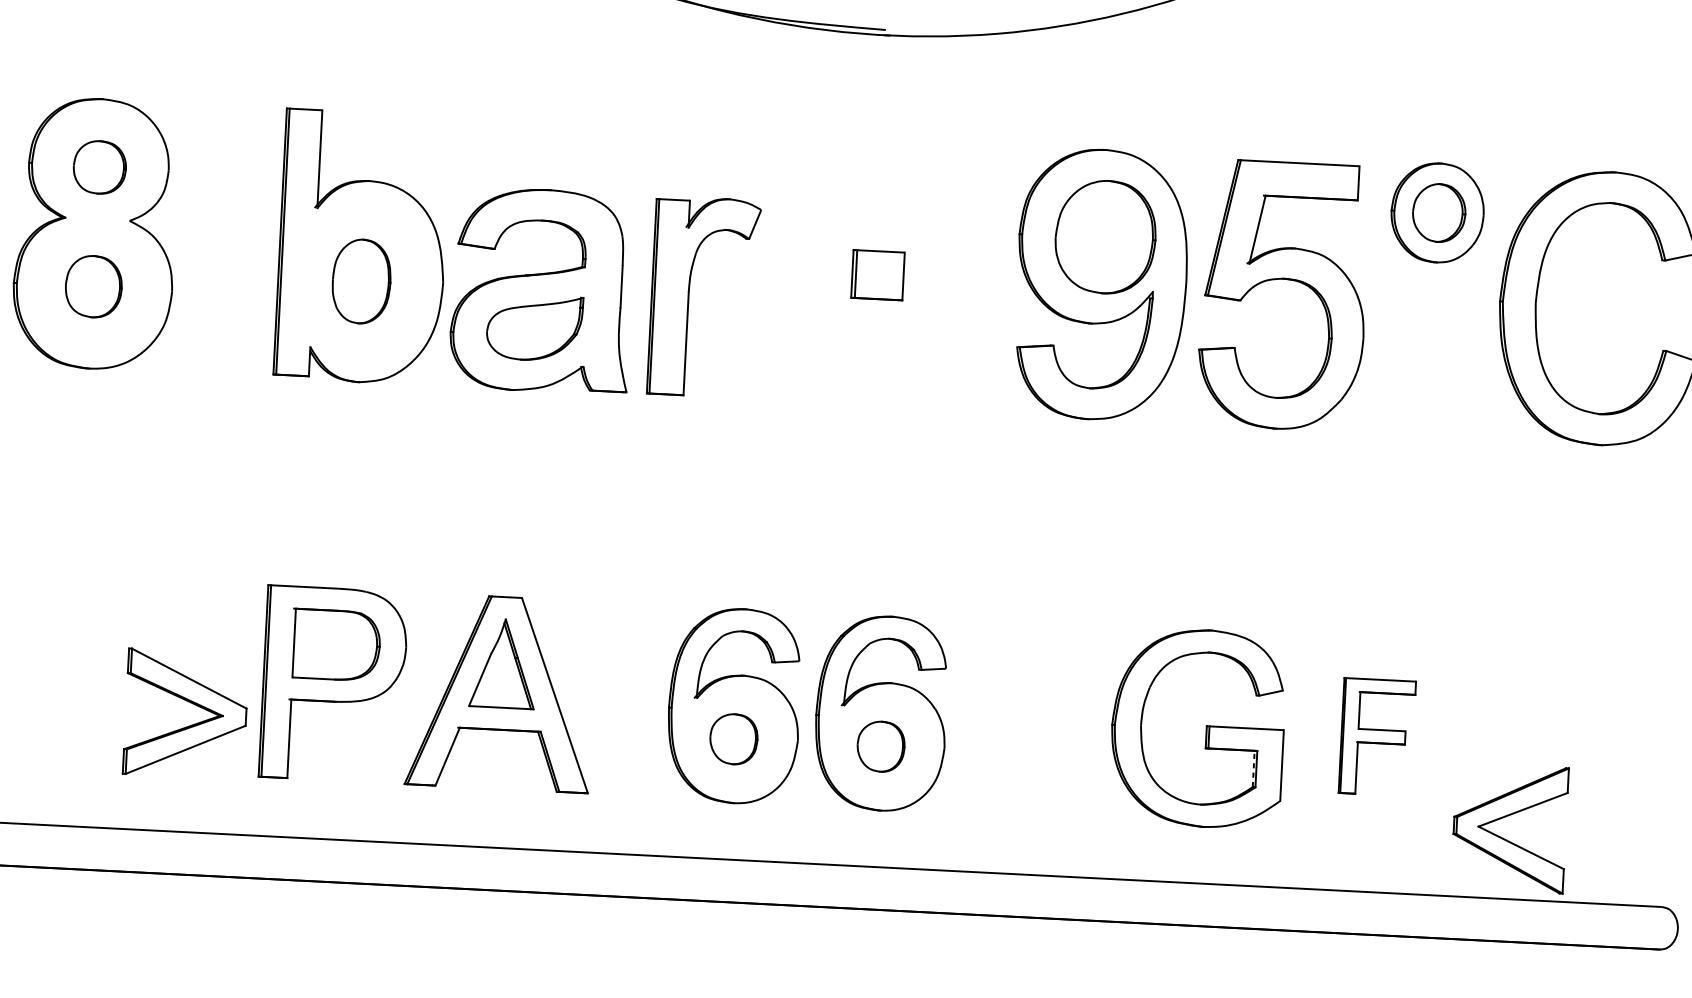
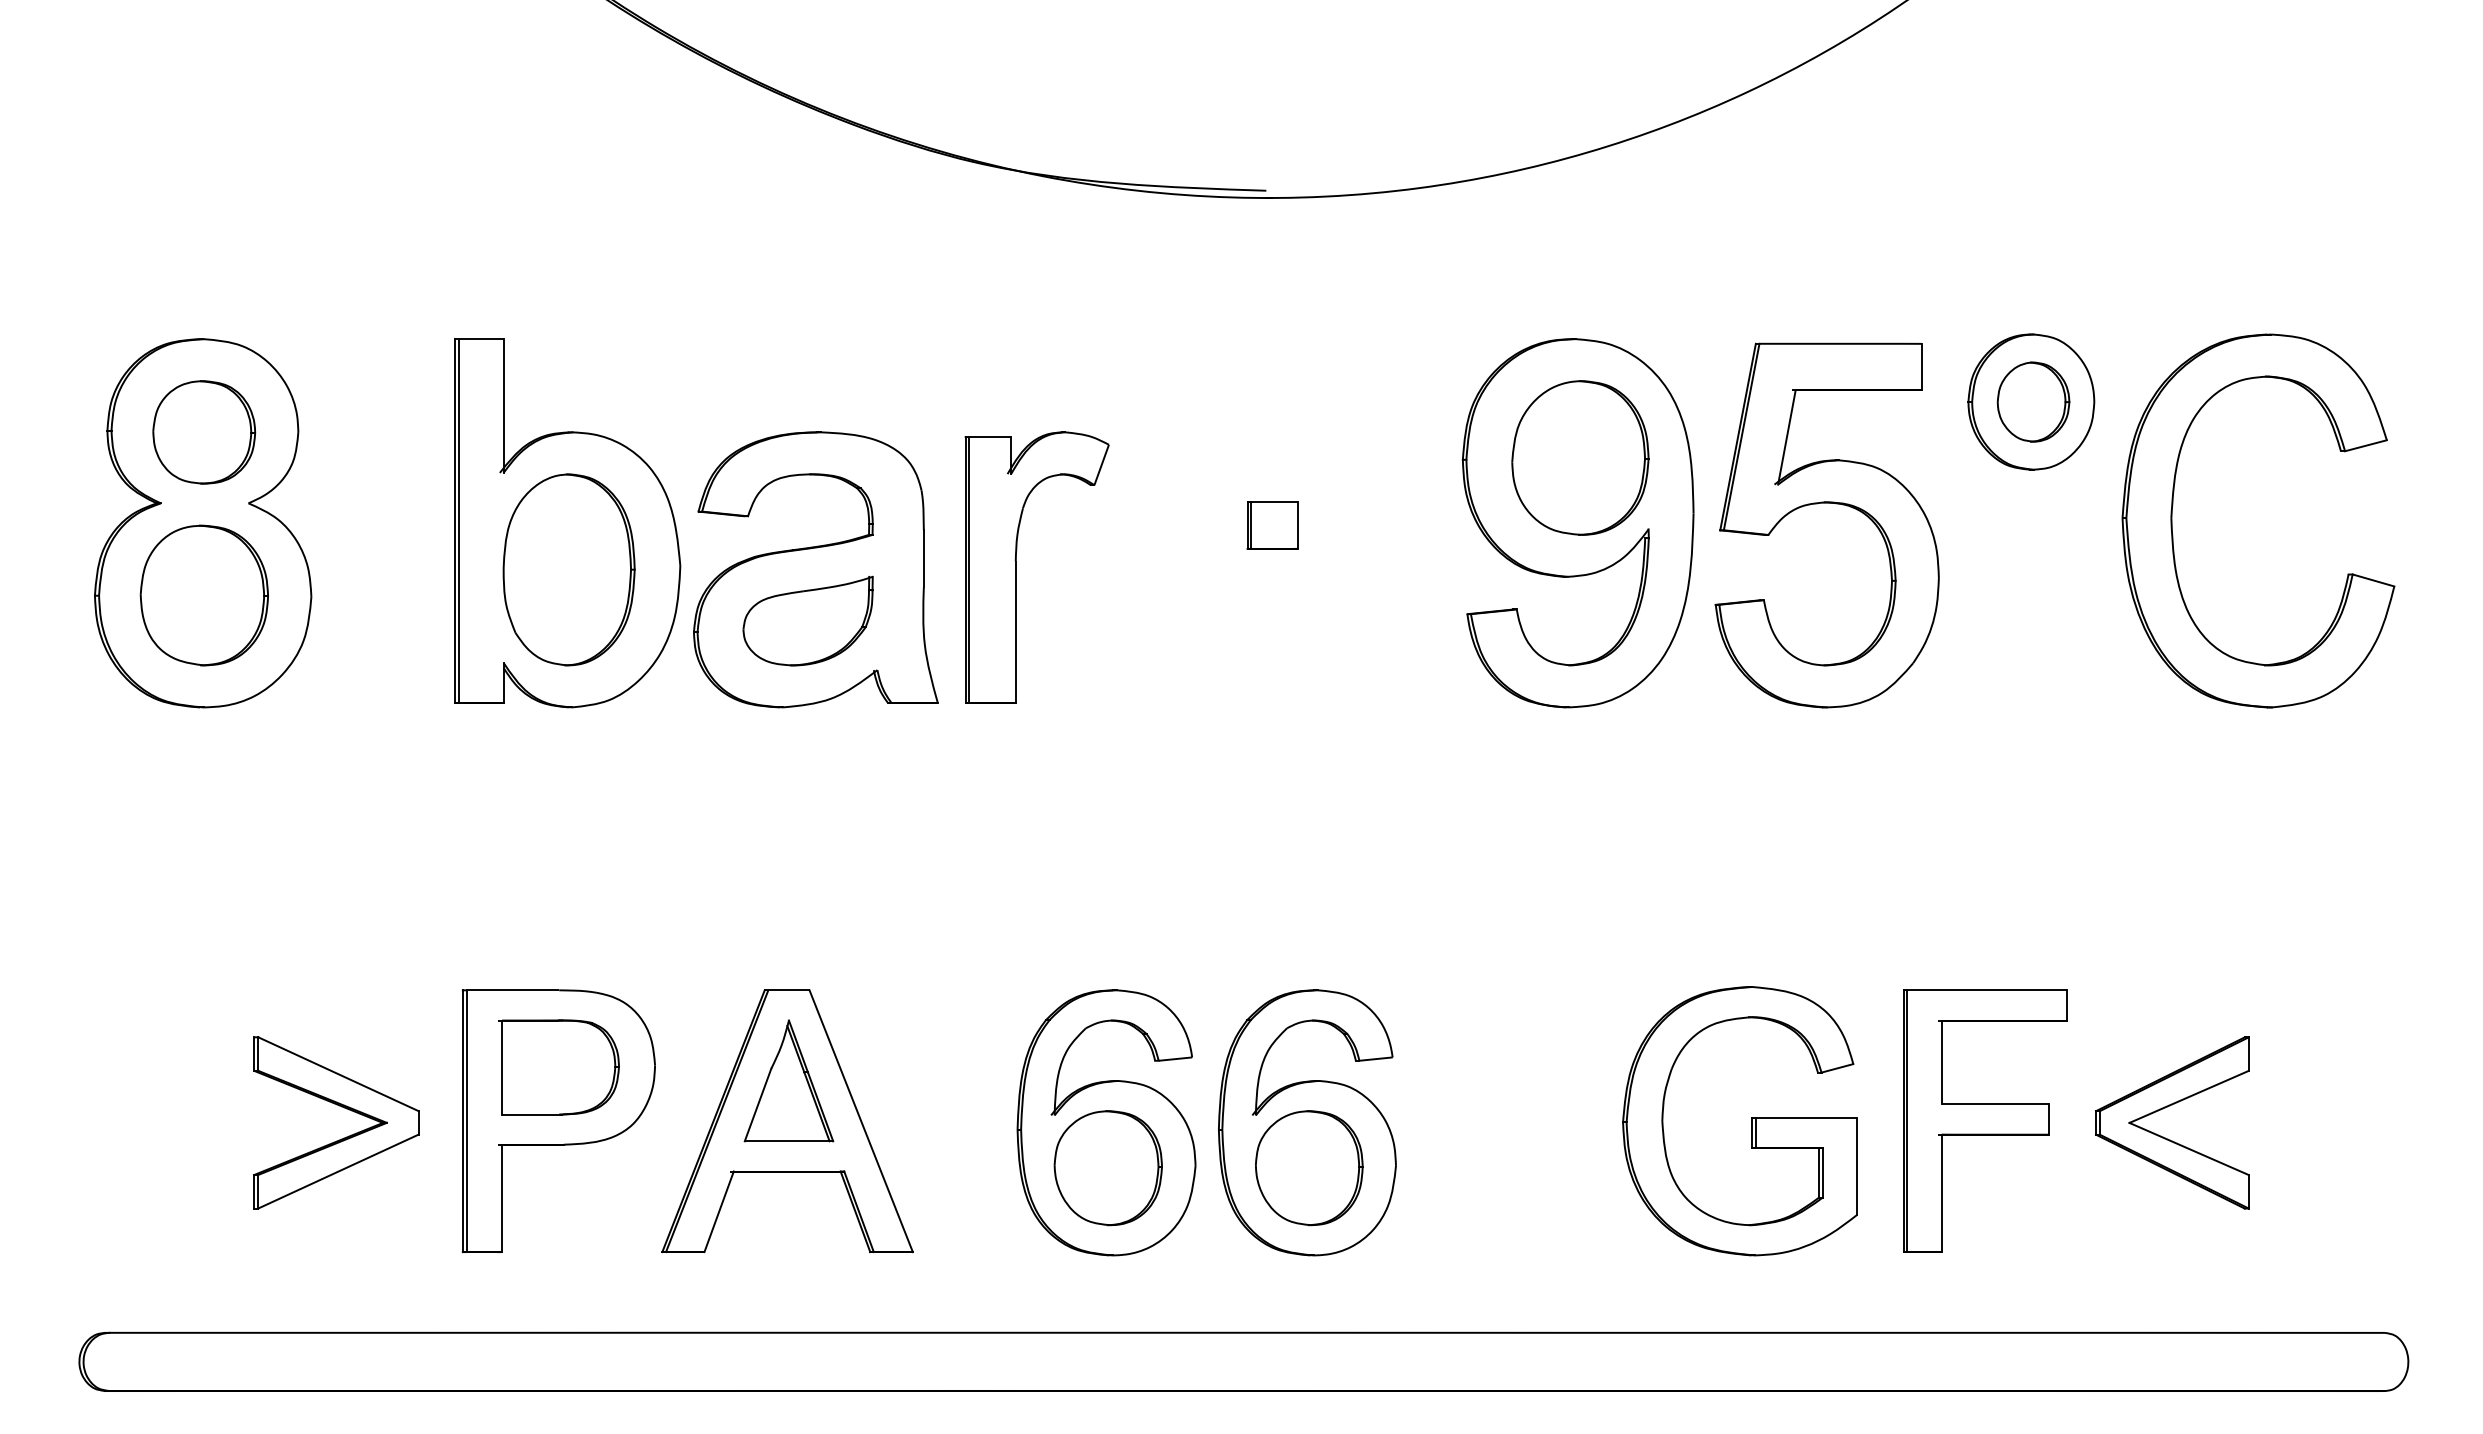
part: (100, 167) -> (204, 432), size x1.43
part: (877, 275) -> (1272, 525), size x0.71
part: (361, 281) -> (568, 569), size x1.67
part: (93, 286) -> (203, 595), size x1.67
part: (190, 703) -> (341, 1107), moved
part: (1377, 736) -> (1985, 1120), size x1.67
part: (733, 739) -> (1107, 1168), size x1.67
part: (881, 746) -> (1309, 1168), size x1.67
line: (1253, 768) -> (1818, 1172), dashed -> solid
part: (1505, 817) -> (2165, 1108), moved

